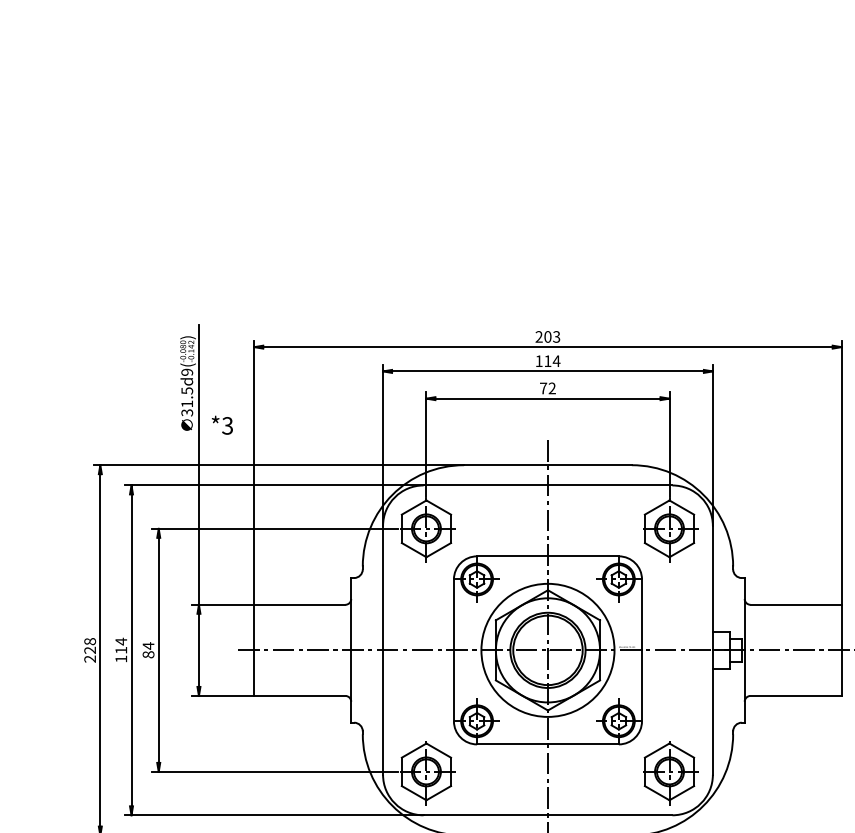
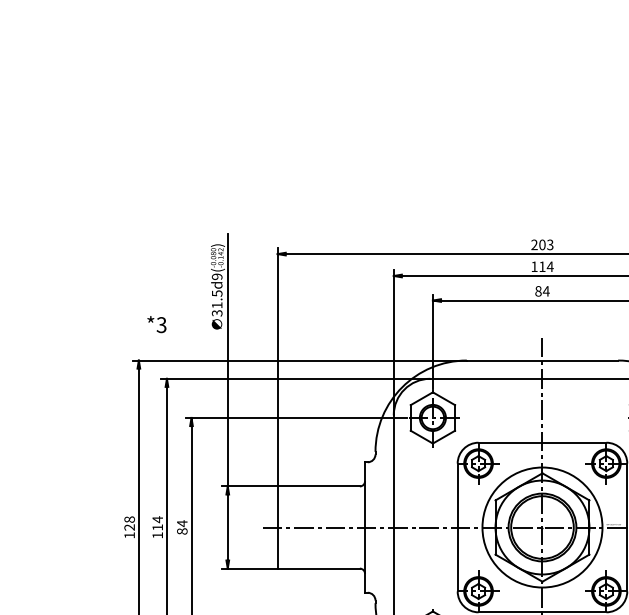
text: (548, 388) -> (542, 291), 72 -> 84
text: (221, 424) -> (156, 323), moved
text: (89, 658) -> (129, 534), 228 -> 128

